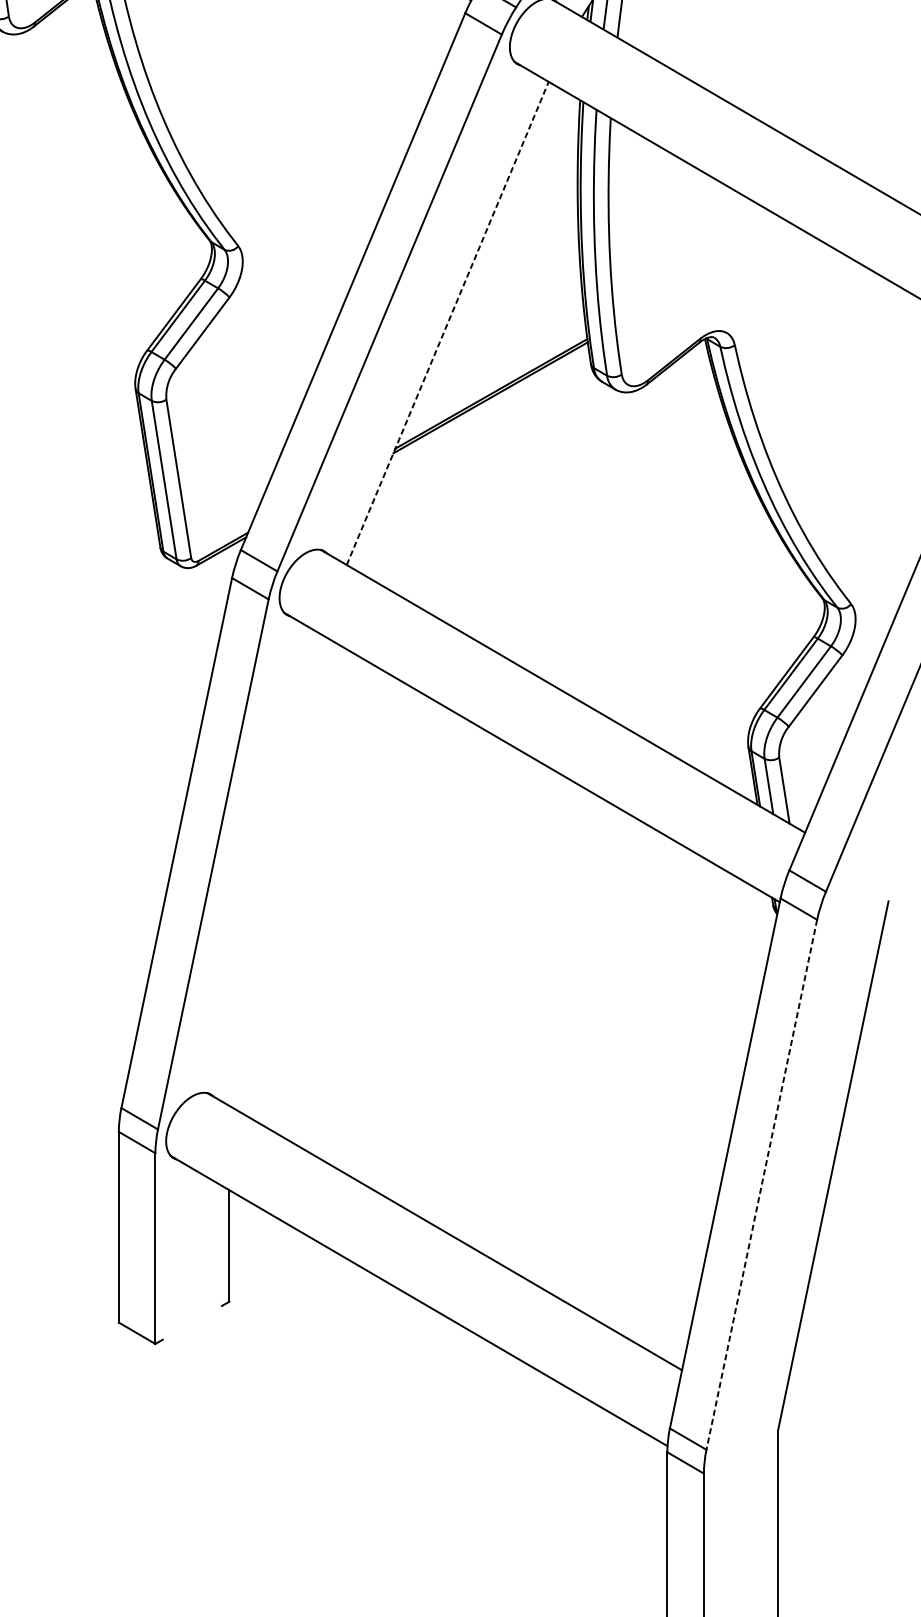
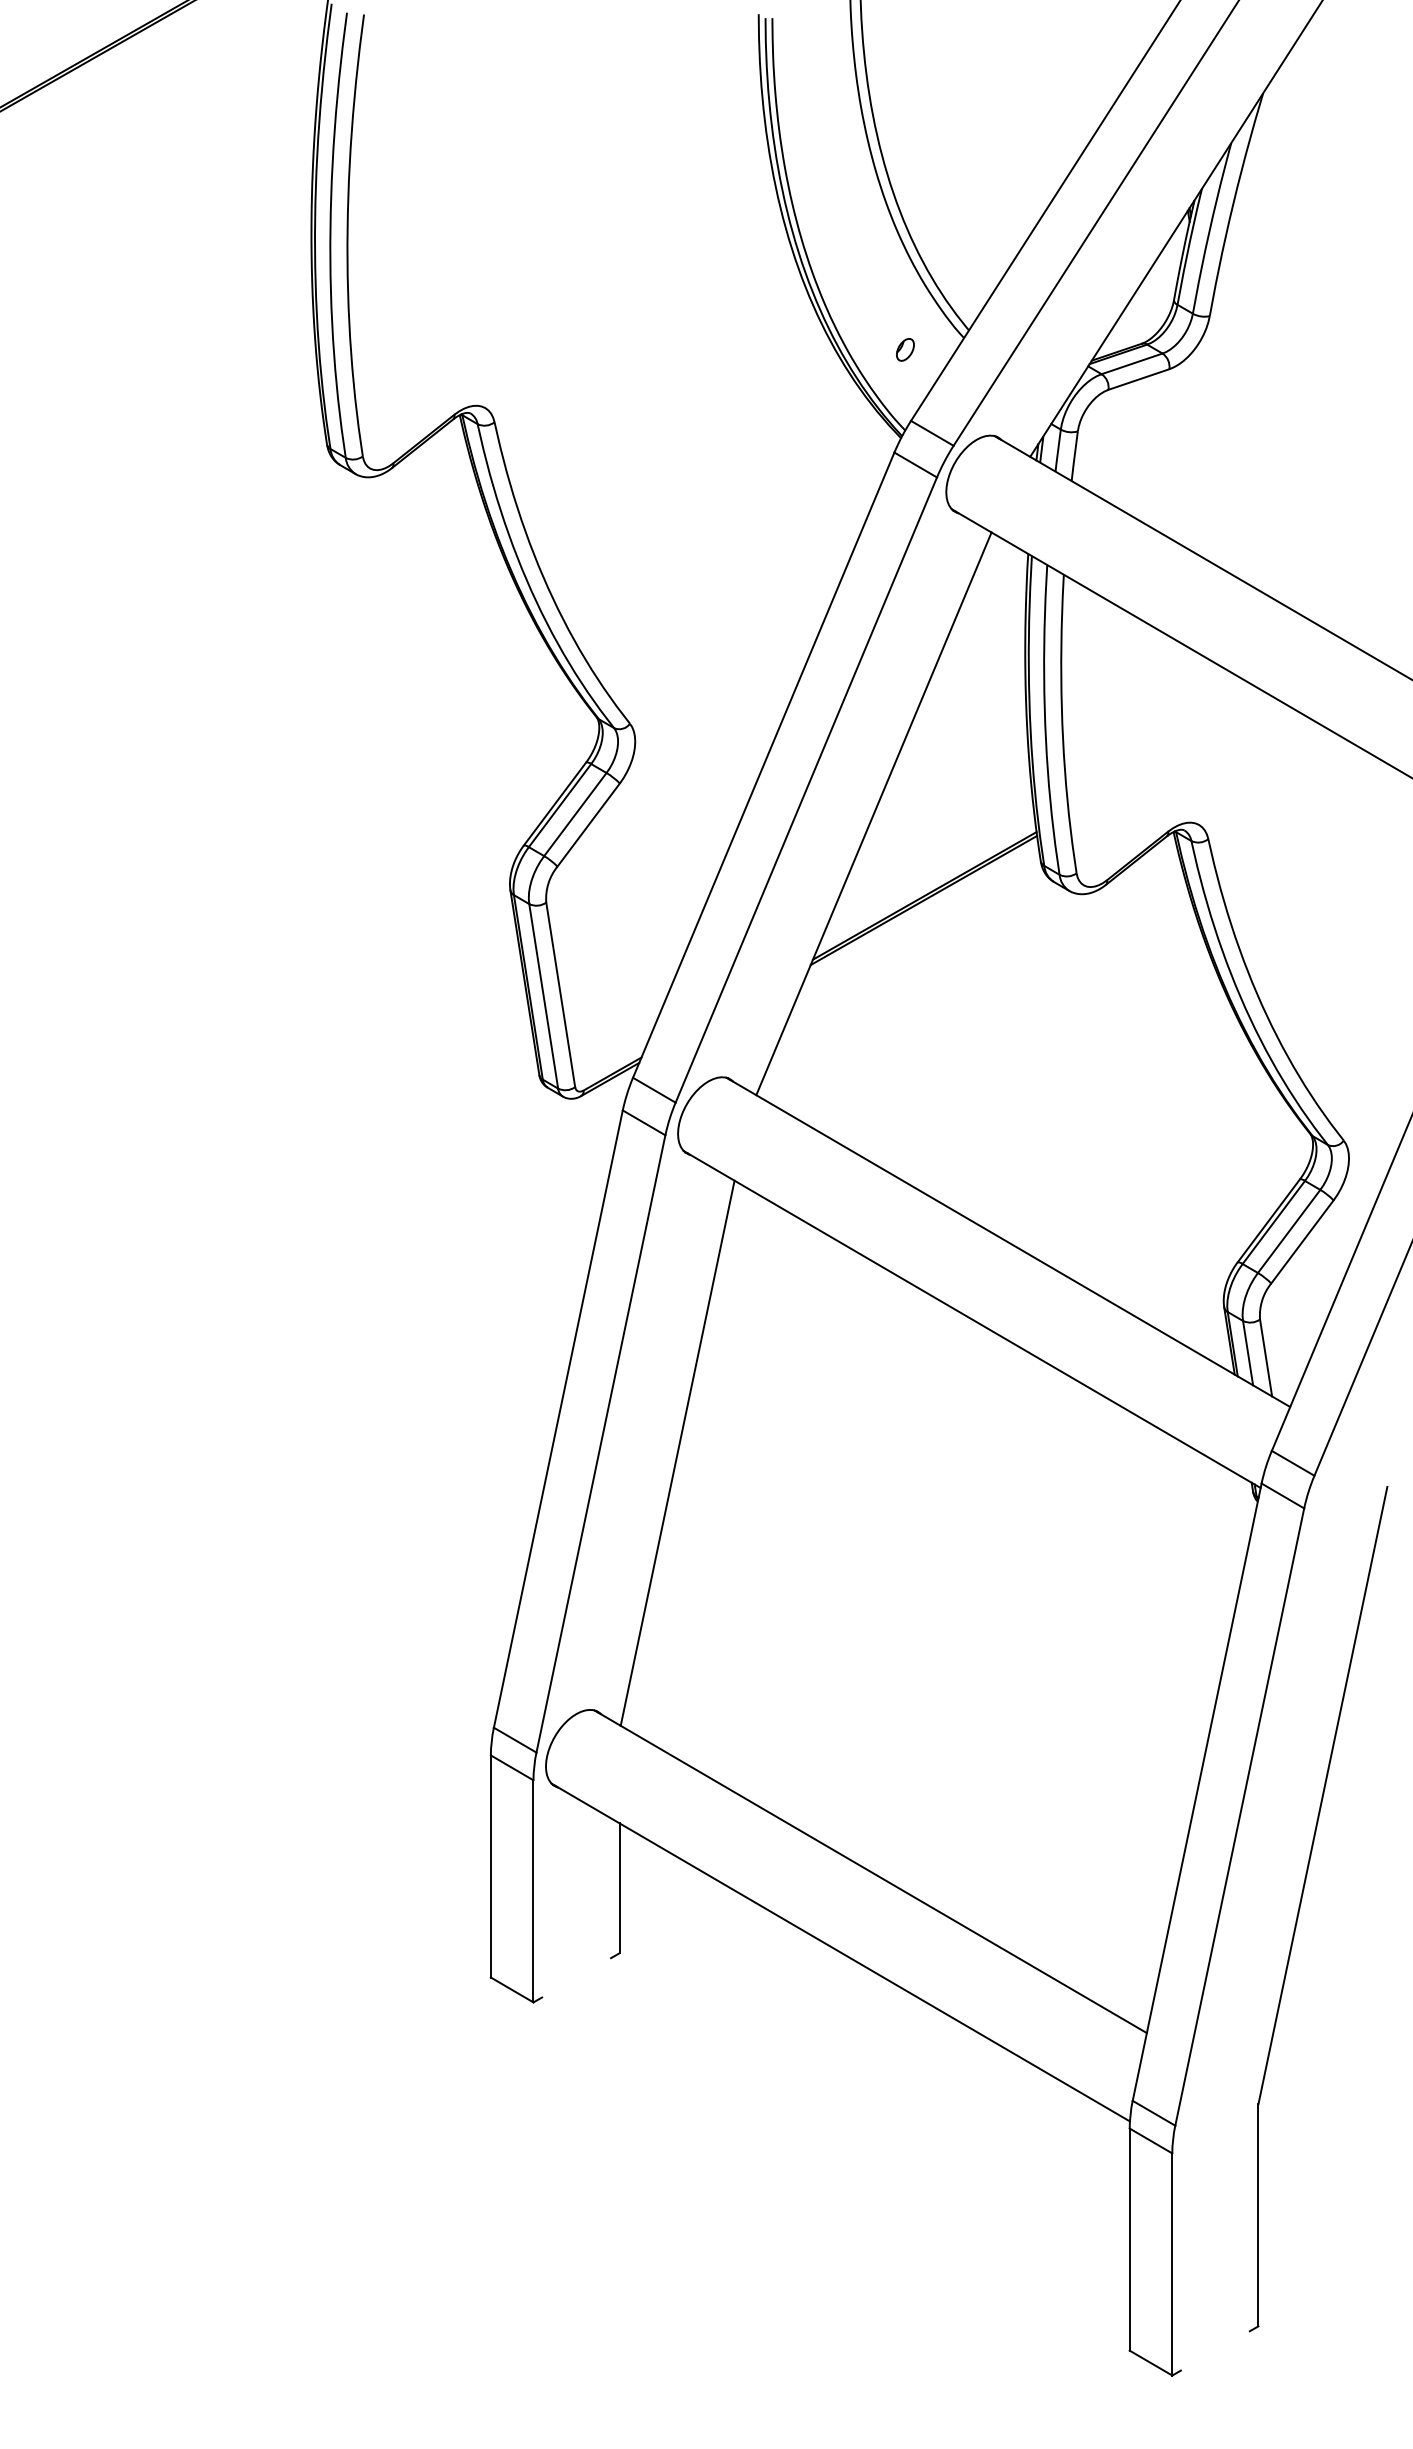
line: (447, 323) -> (873, 813), dashed -> solid
line: (279, 871) -> (677, 1452), added
line: (761, 1185) -> (1239, 1817), dashed -> solid

